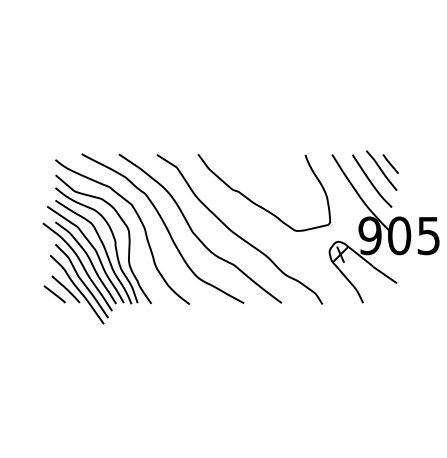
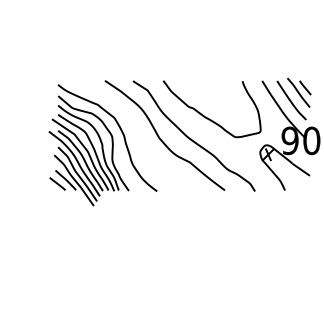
curve: (164, 226) -> (138, 133), removed

